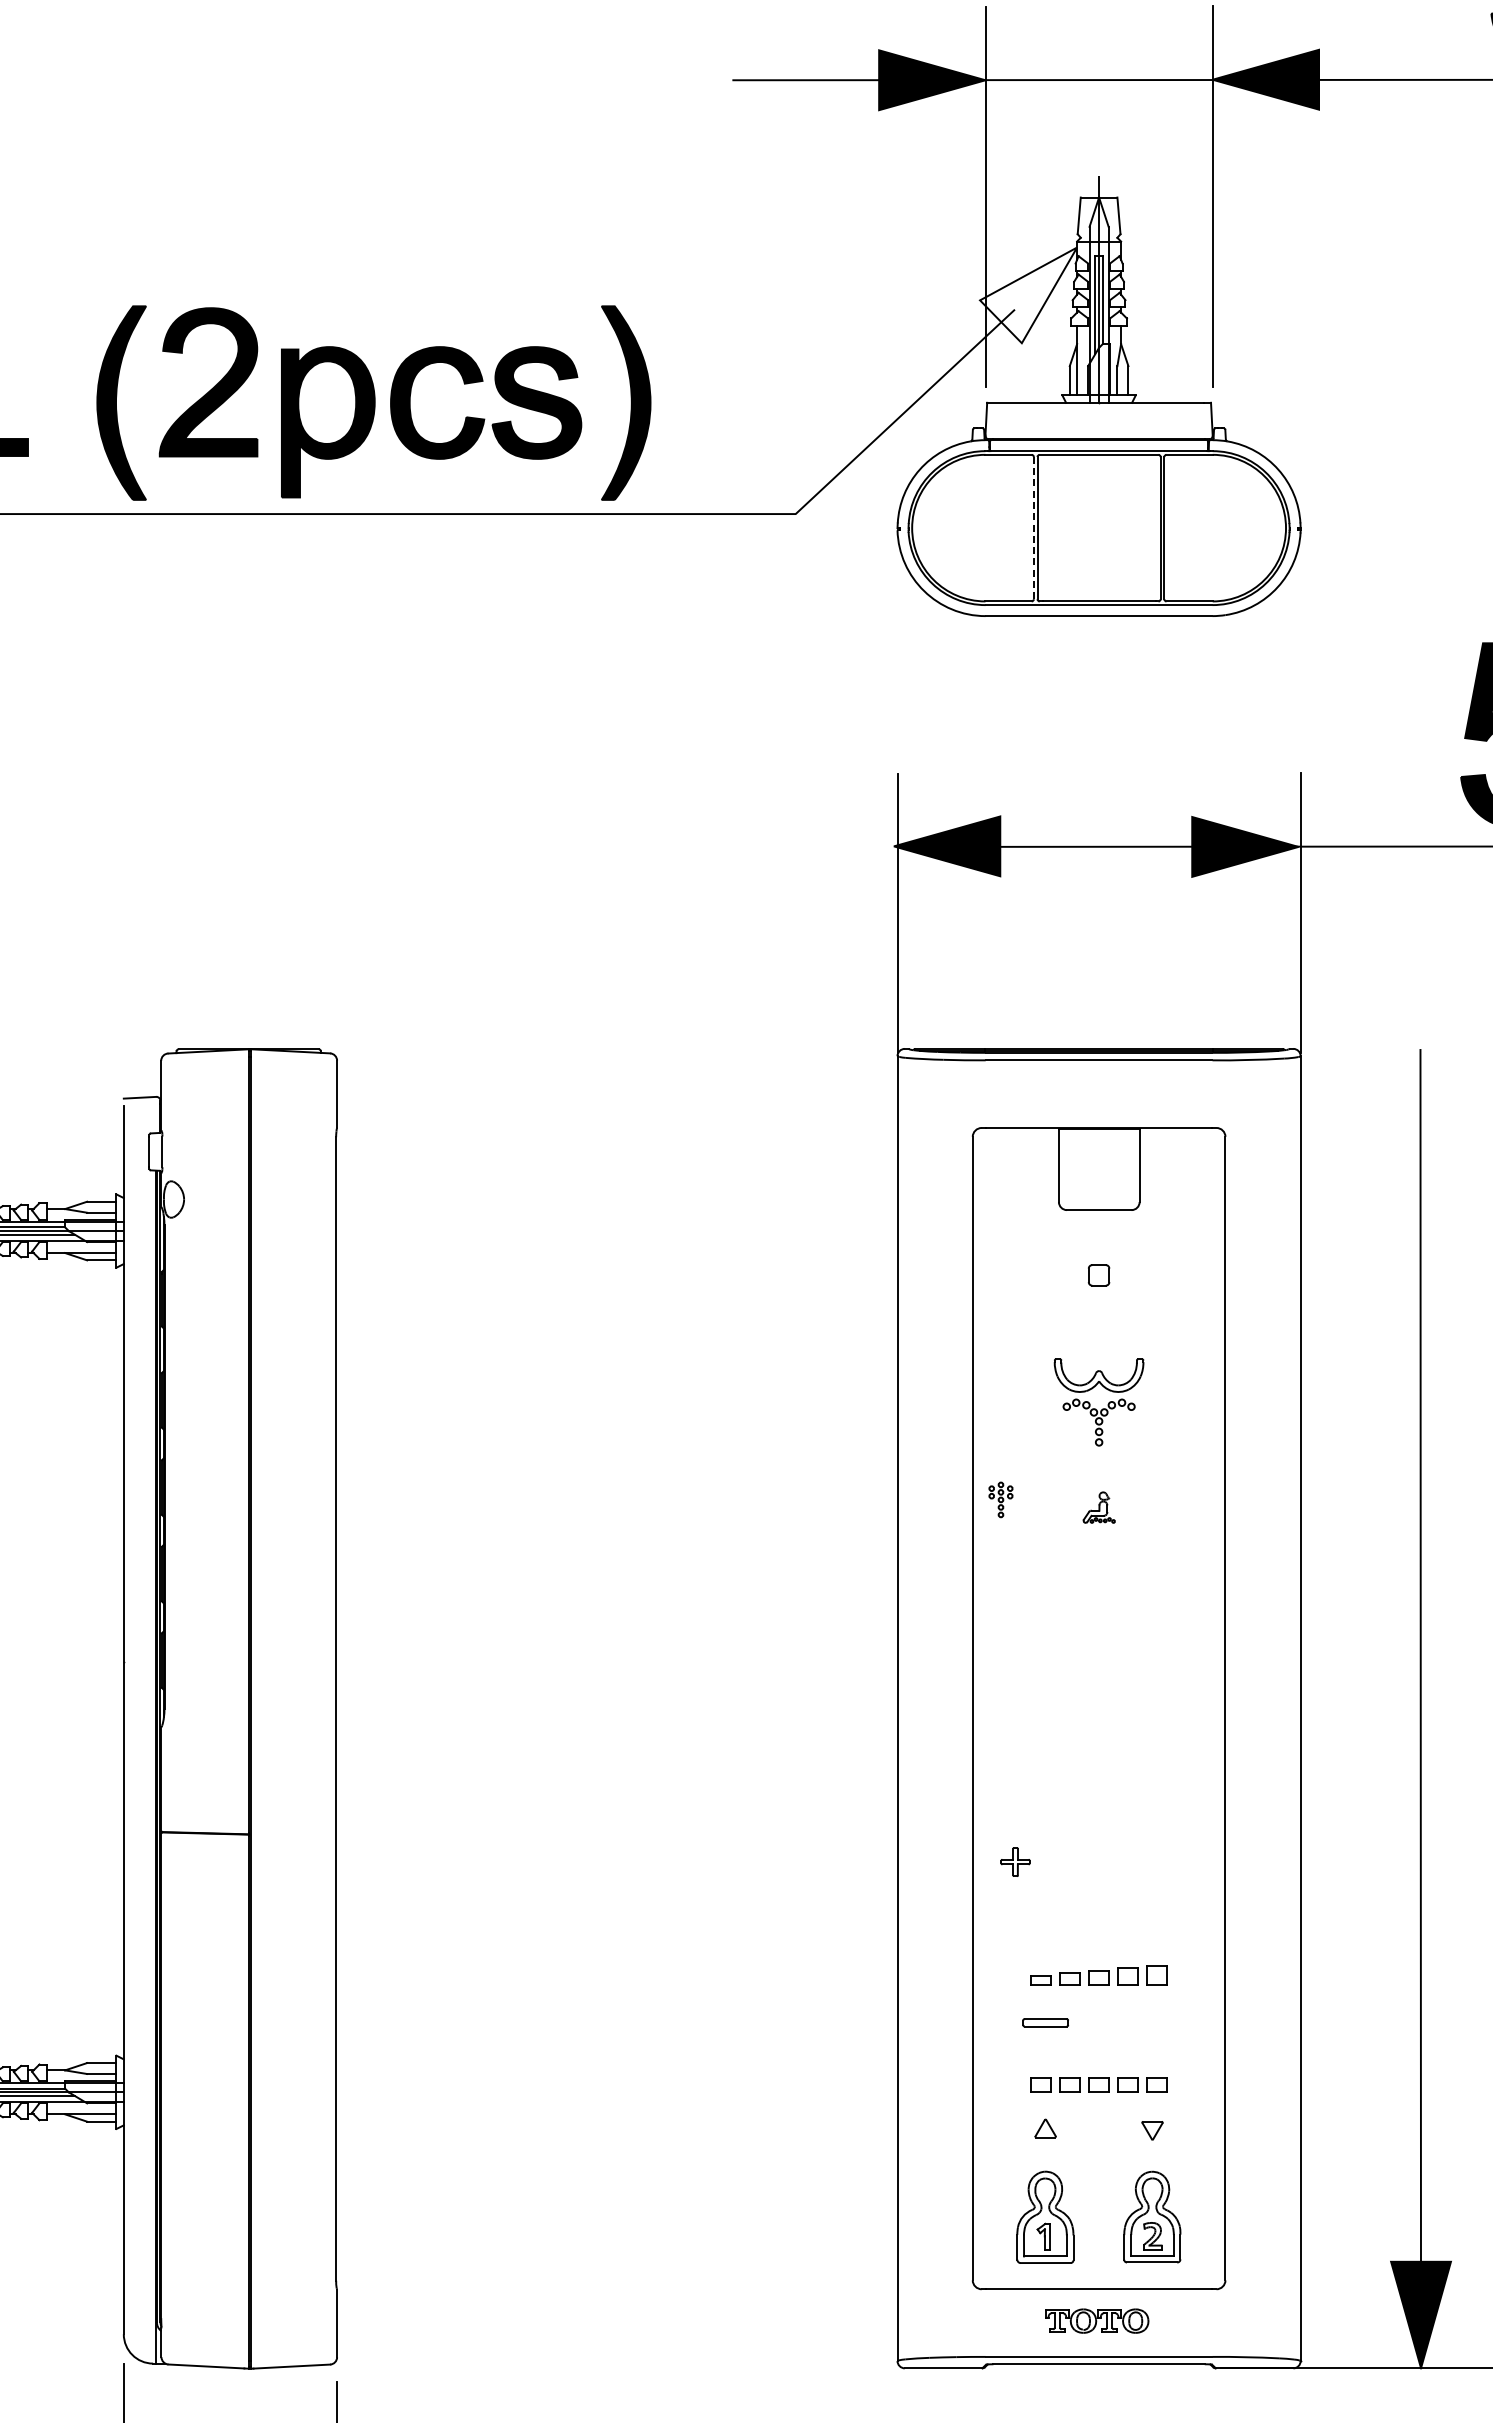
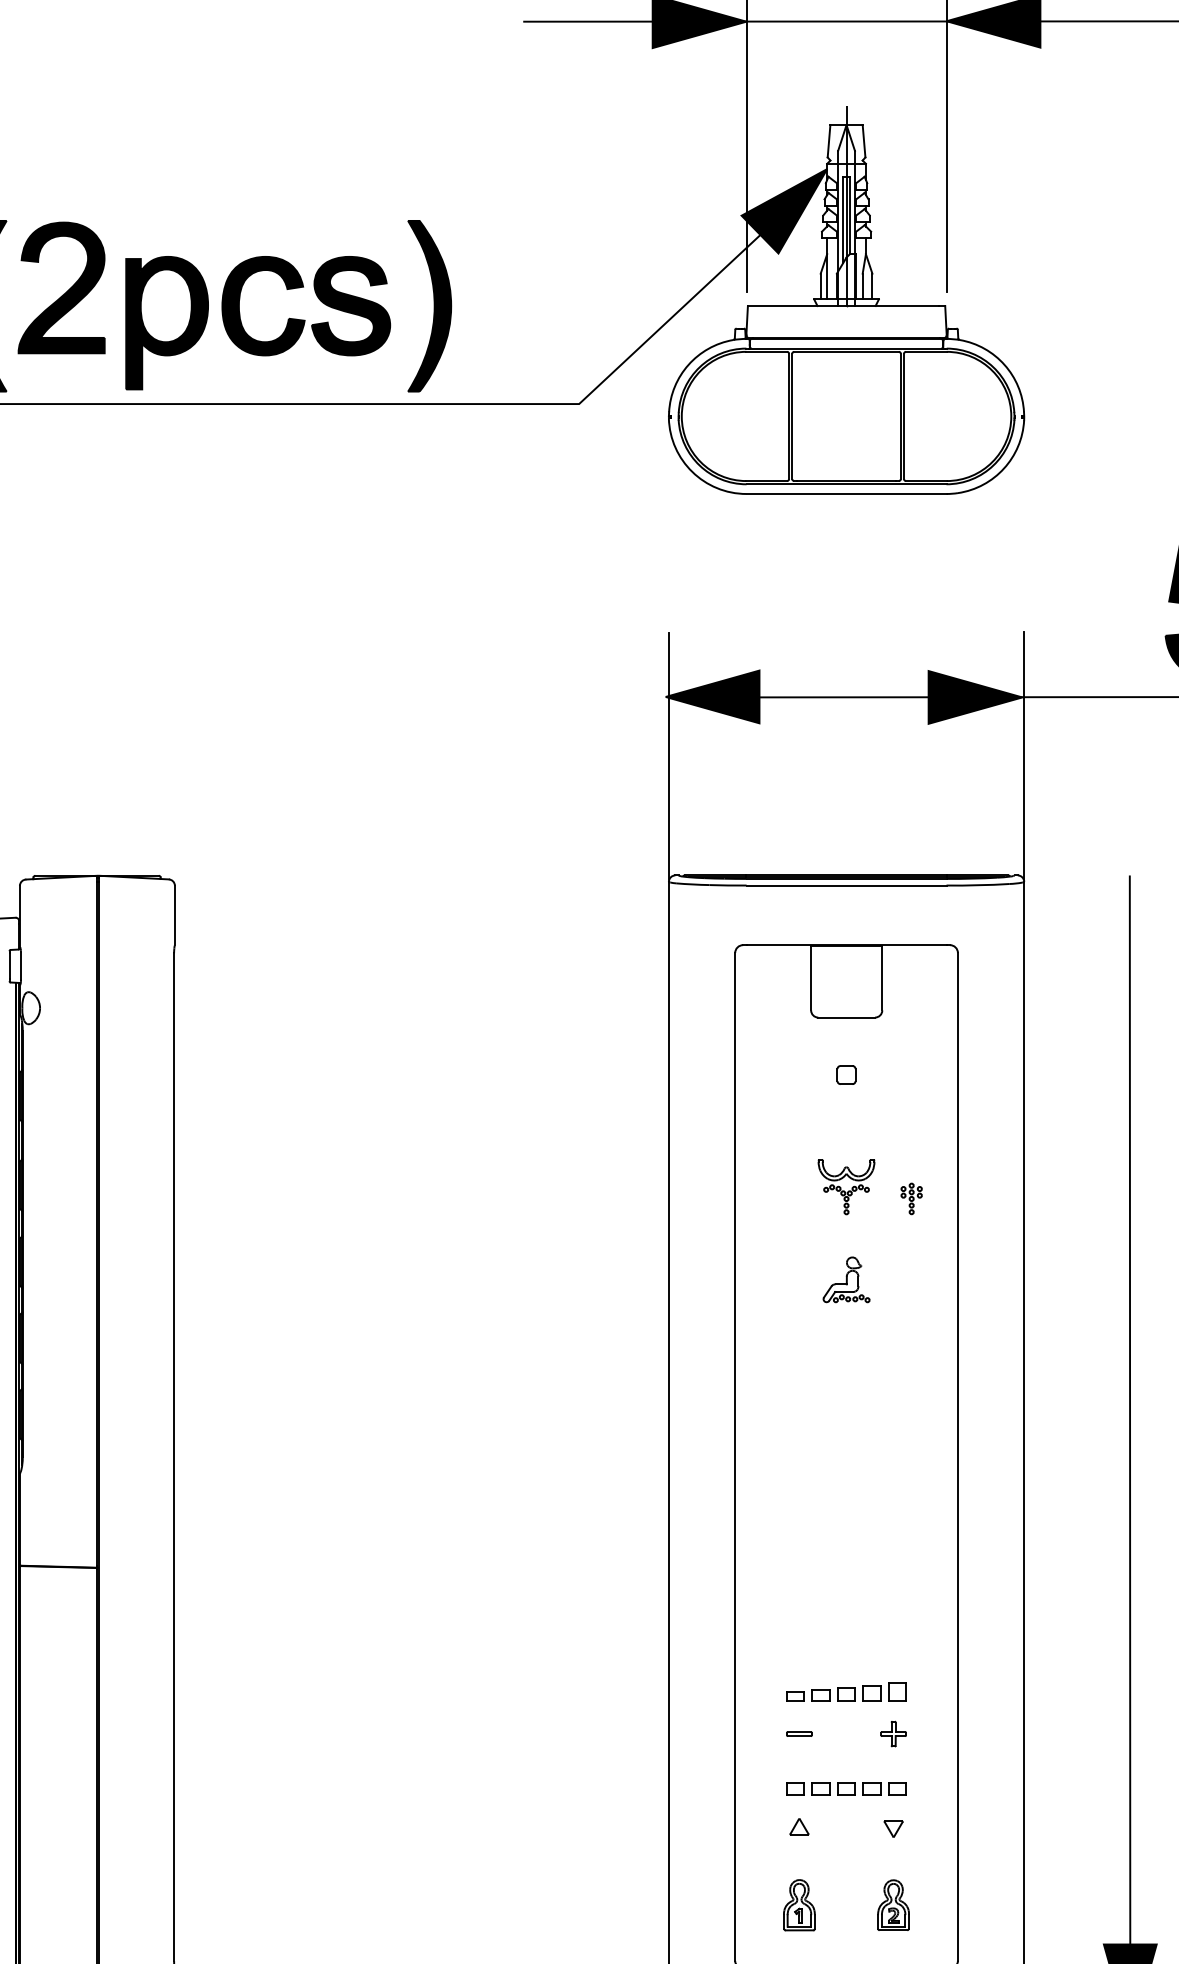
fill: (1028, 295) -> (784, 211), added
line: (1033, 527) -> (788, 415), dashed -> solid
part: (1098, 1402) -> (846, 1187), size x0.71
part: (1000, 1499) -> (911, 1198), moved
part: (1099, 1507) -> (846, 1279), size x1.67
part: (1015, 1861) -> (893, 1733), moved
part: (1045, 2023) -> (799, 1734), size x0.62
part: (1045, 2216) -> (799, 1904), size x0.62
part: (1152, 2217) -> (893, 1905), size x0.62

